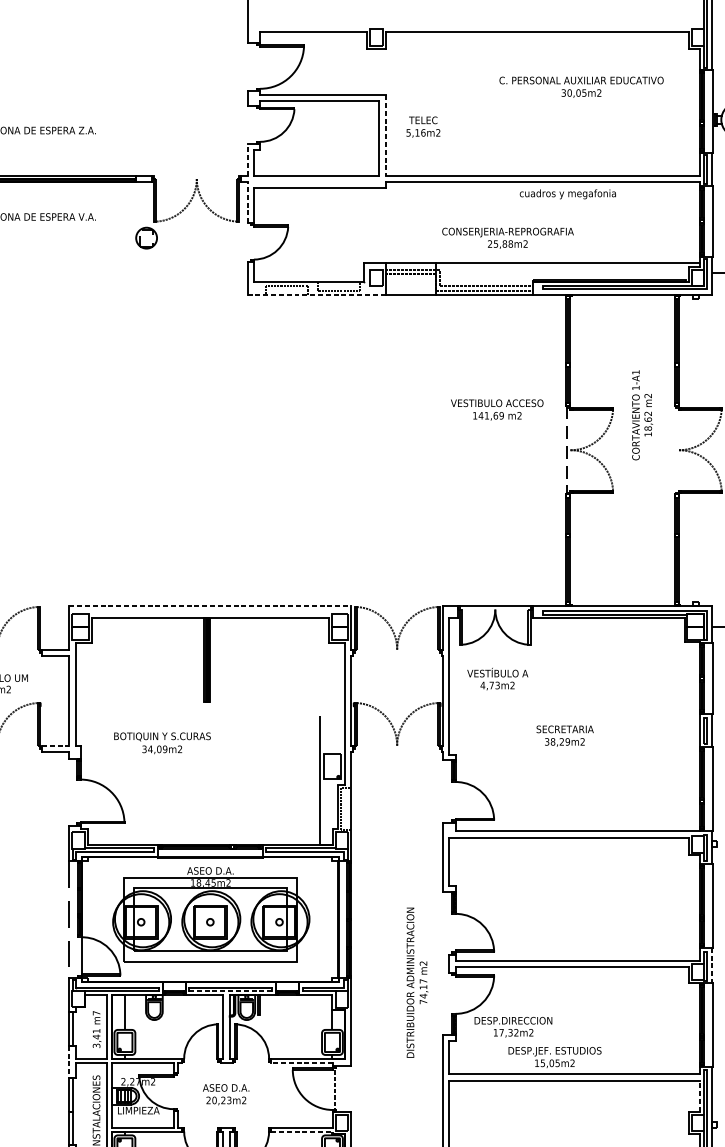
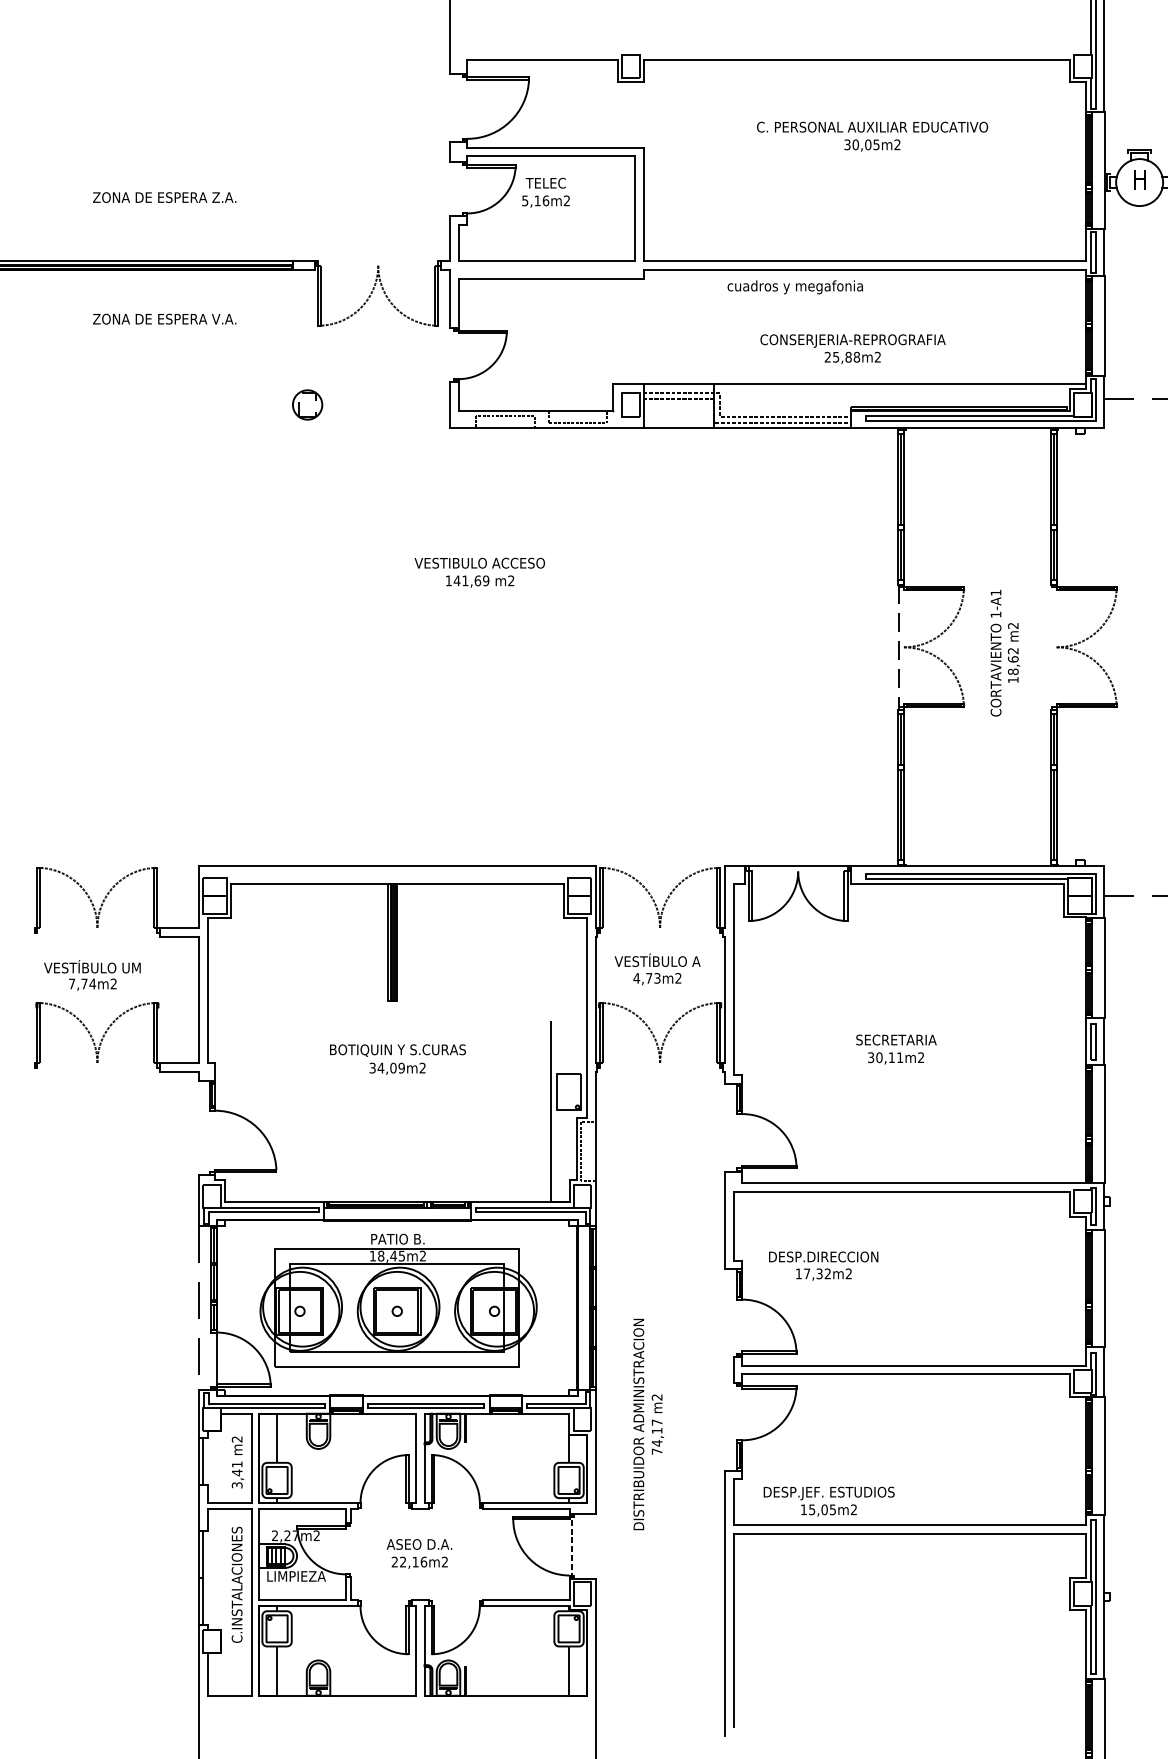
text: (581, 87) -> (872, 136), moved
text: (423, 126) -> (545, 192), moved
line: (385, 135) -> (643, 204), dashed -> solid
line: (247, 159) -> (449, 238), dashed -> solid
text: (567, 194) -> (794, 287), moved
line: (247, 202) -> (449, 298), dashed -> solid
part: (146, 237) -> (307, 404), moved
text: (507, 238) -> (852, 349), moved
line: (316, 294) -> (546, 428), dashed -> solid
text: (496, 409) -> (479, 572), moved
text: (642, 415) -> (1005, 653), moved
line: (210, 606) -> (397, 866), dashed -> solid
text: (497, 679) -> (657, 969), moved
text: (560, 741) -> (889, 1057), 38,29m2 -> 30,11m2
text: (162, 743) -> (397, 1059), moved
line: (56, 745) -> (180, 1062), dashed -> solid
text: (210, 870) -> (397, 1238), ASEO D.A. -> PATIO B.
line: (712, 965) -> (1103, 1372), dashed -> solid
text: (417, 982) -> (648, 1424), moved
line: (230, 991) -> (425, 1408), dashed -> solid
text: (96, 1013) -> (236, 1439), m7 -> m2
text: (513, 1026) -> (823, 1265), moved
text: (554, 1057) -> (828, 1501), moved
line: (69, 1062) -> (198, 1508), dashed -> solid
line: (301, 1063) -> (525, 1509), dashed -> solid
line: (700, 1096) -> (1086, 1556), dashed -> solid
text: (221, 1100) -> (413, 1561), 20,23m2 -> 22,16m2
line: (302, 1132) -> (526, 1606), dashed -> solid

